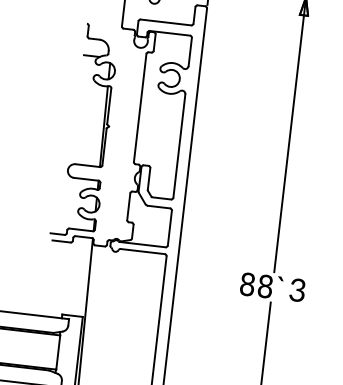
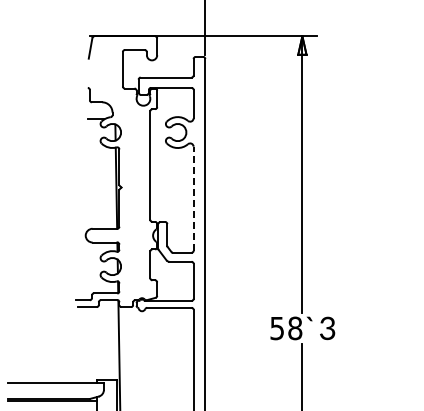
line: (179, 145) -> (193, 198), solid -> dashed
text: (247, 284) -> (277, 328), 88 -> 58

